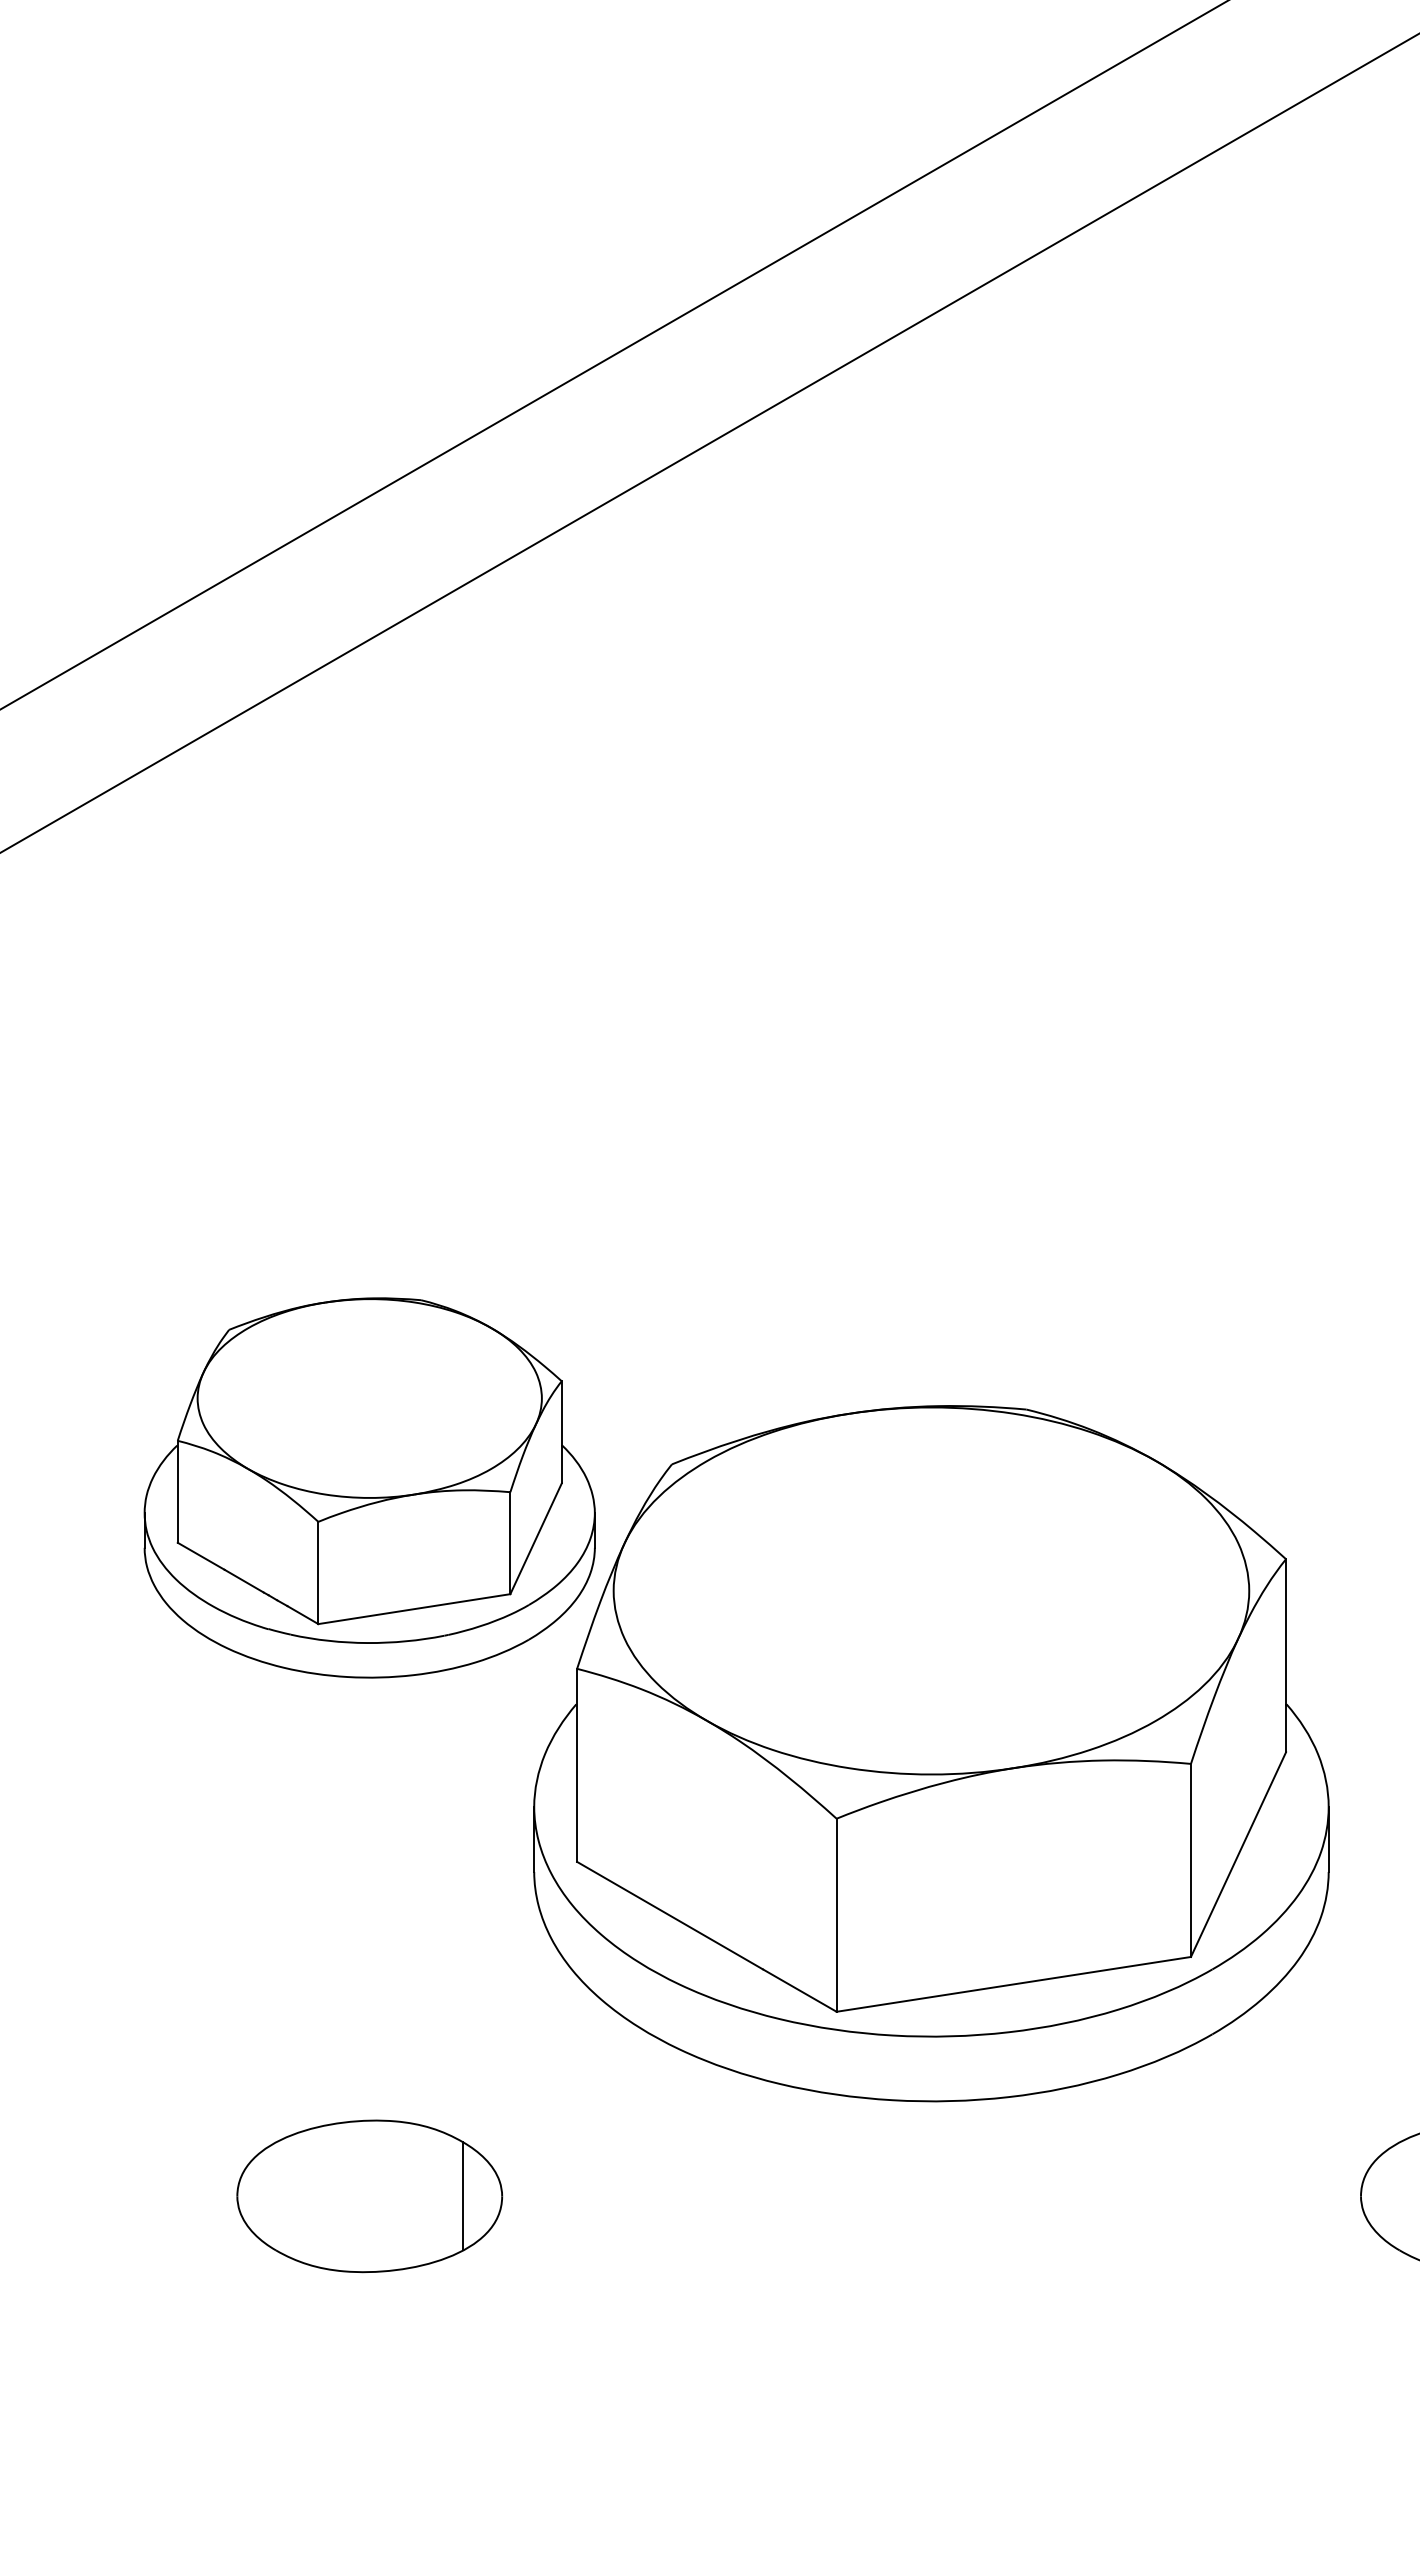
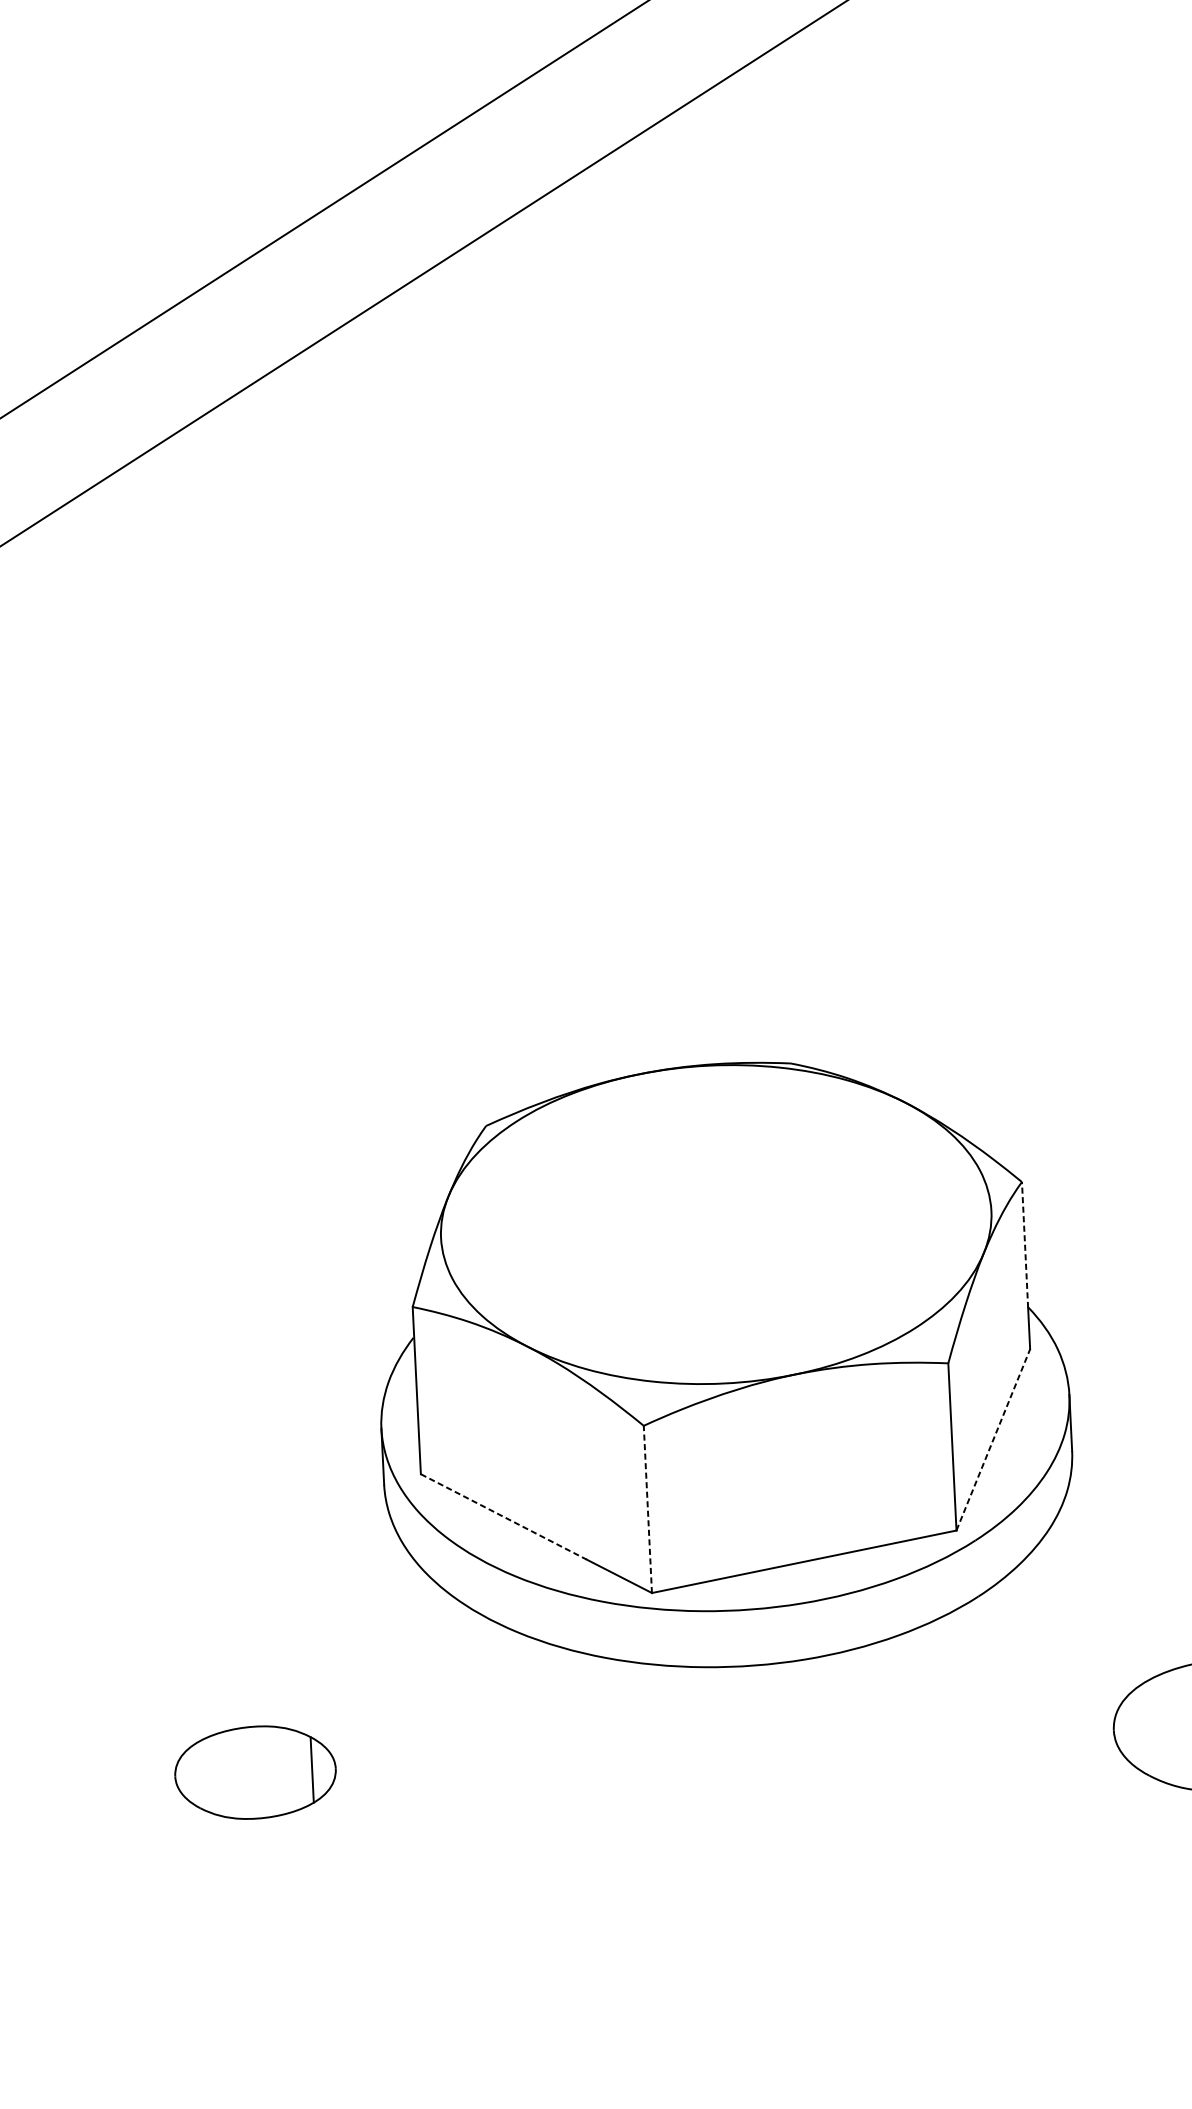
part: (369, 1487) -> (225, 1158), removed
line: (1286, 1631) -> (1025, 1244), solid -> dashed
line: (1238, 1854) -> (993, 1439), solid -> dashed
line: (670, 1915) -> (504, 1516), solid -> dashed
line: (836, 1915) -> (647, 1509), solid -> dashed
part: (369, 2196) -> (255, 1772), size x0.7

